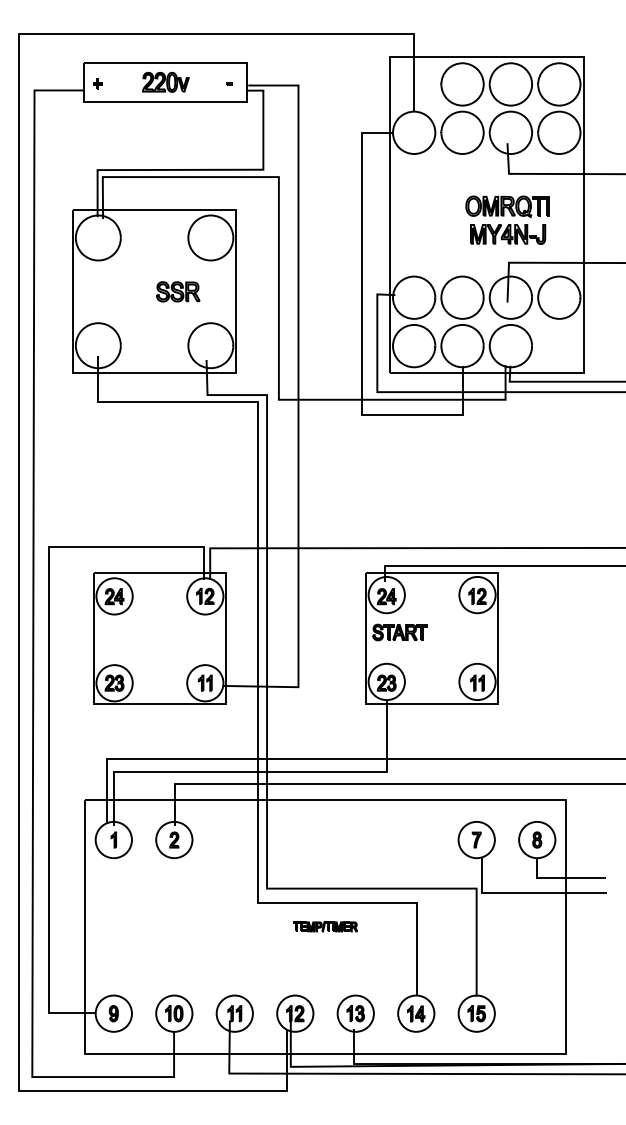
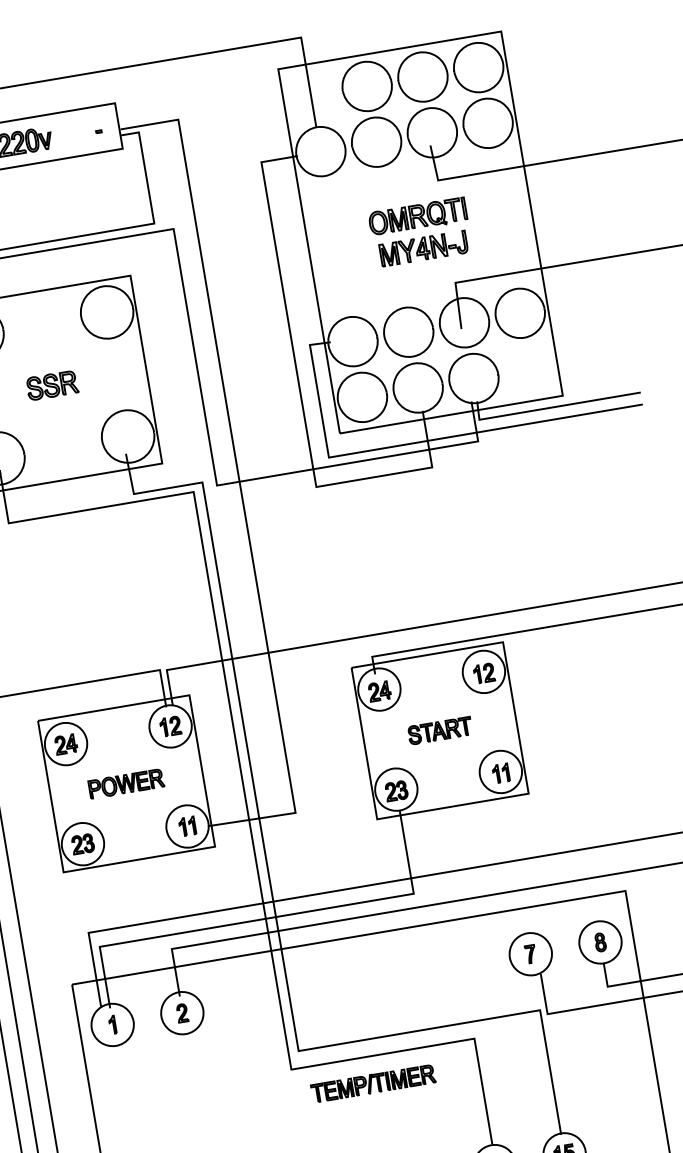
part: (507, 219) -> (420, 231), moved
part: (178, 291) -> (52, 385), moved
part: (399, 632) -> (439, 730), moved
part: (159, 638) -> (126, 783), added
part: (325, 926) -> (373, 1083), size x1.67

